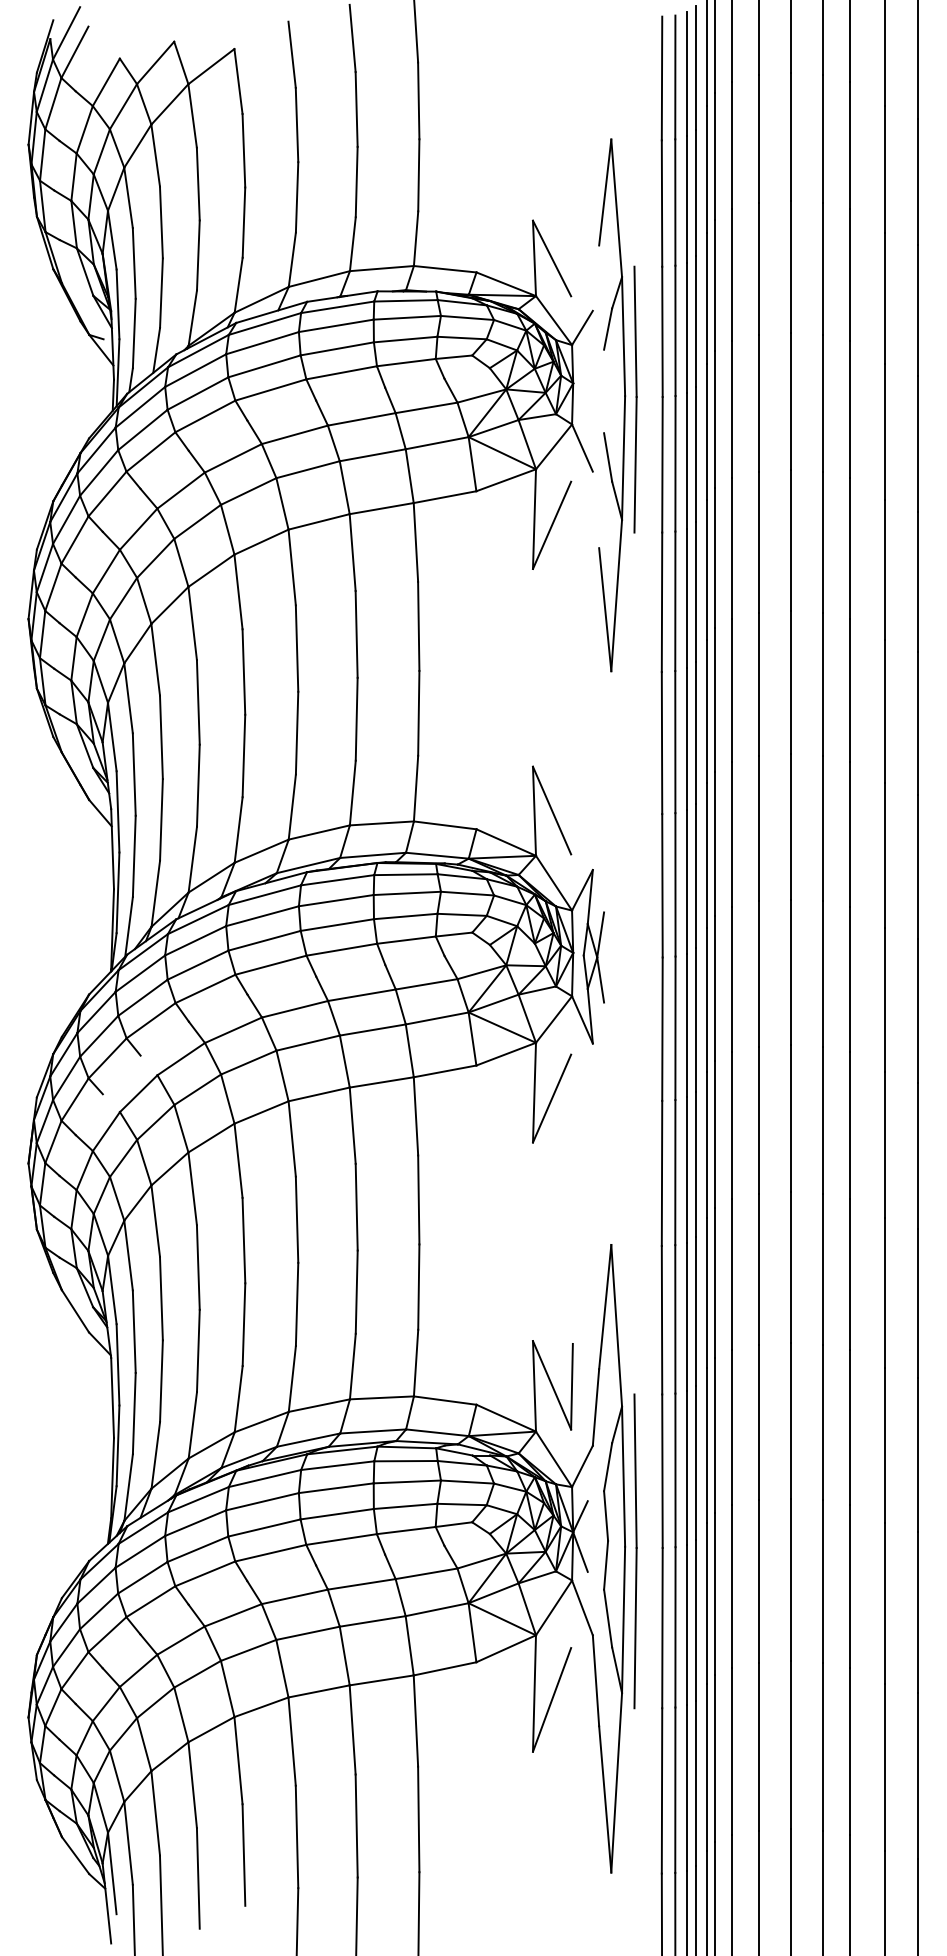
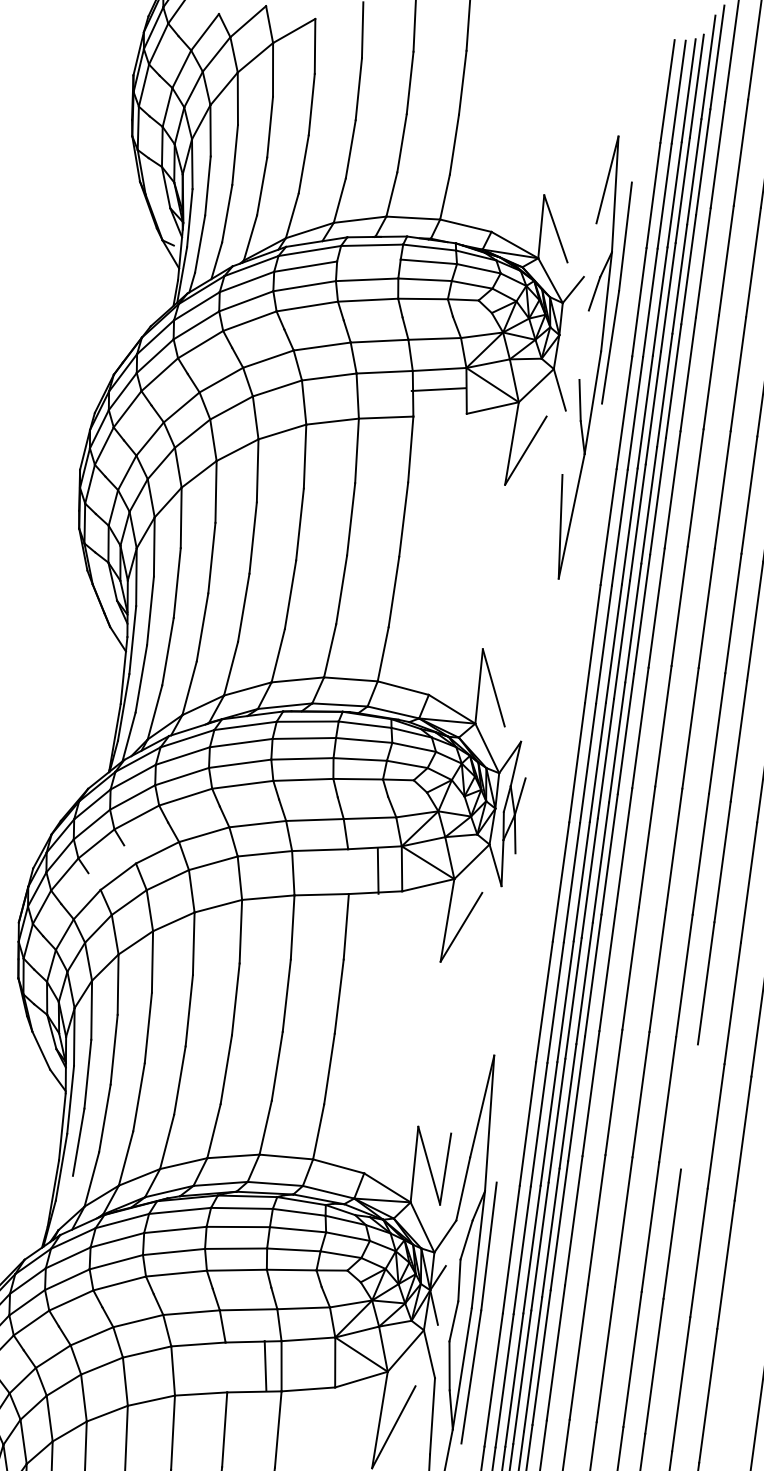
line: (335, 325) -> (368, 260), removed
part: (635, 399) -> (617, 293), moved
line: (444, 497) -> (437, 389), moved
line: (409, 1050) -> (377, 871), moved
line: (850, 1274) -> (689, 1107), removed
line: (128, 1487) -> (65, 1203), removed
line: (344, 1655) -> (265, 1365), moved

